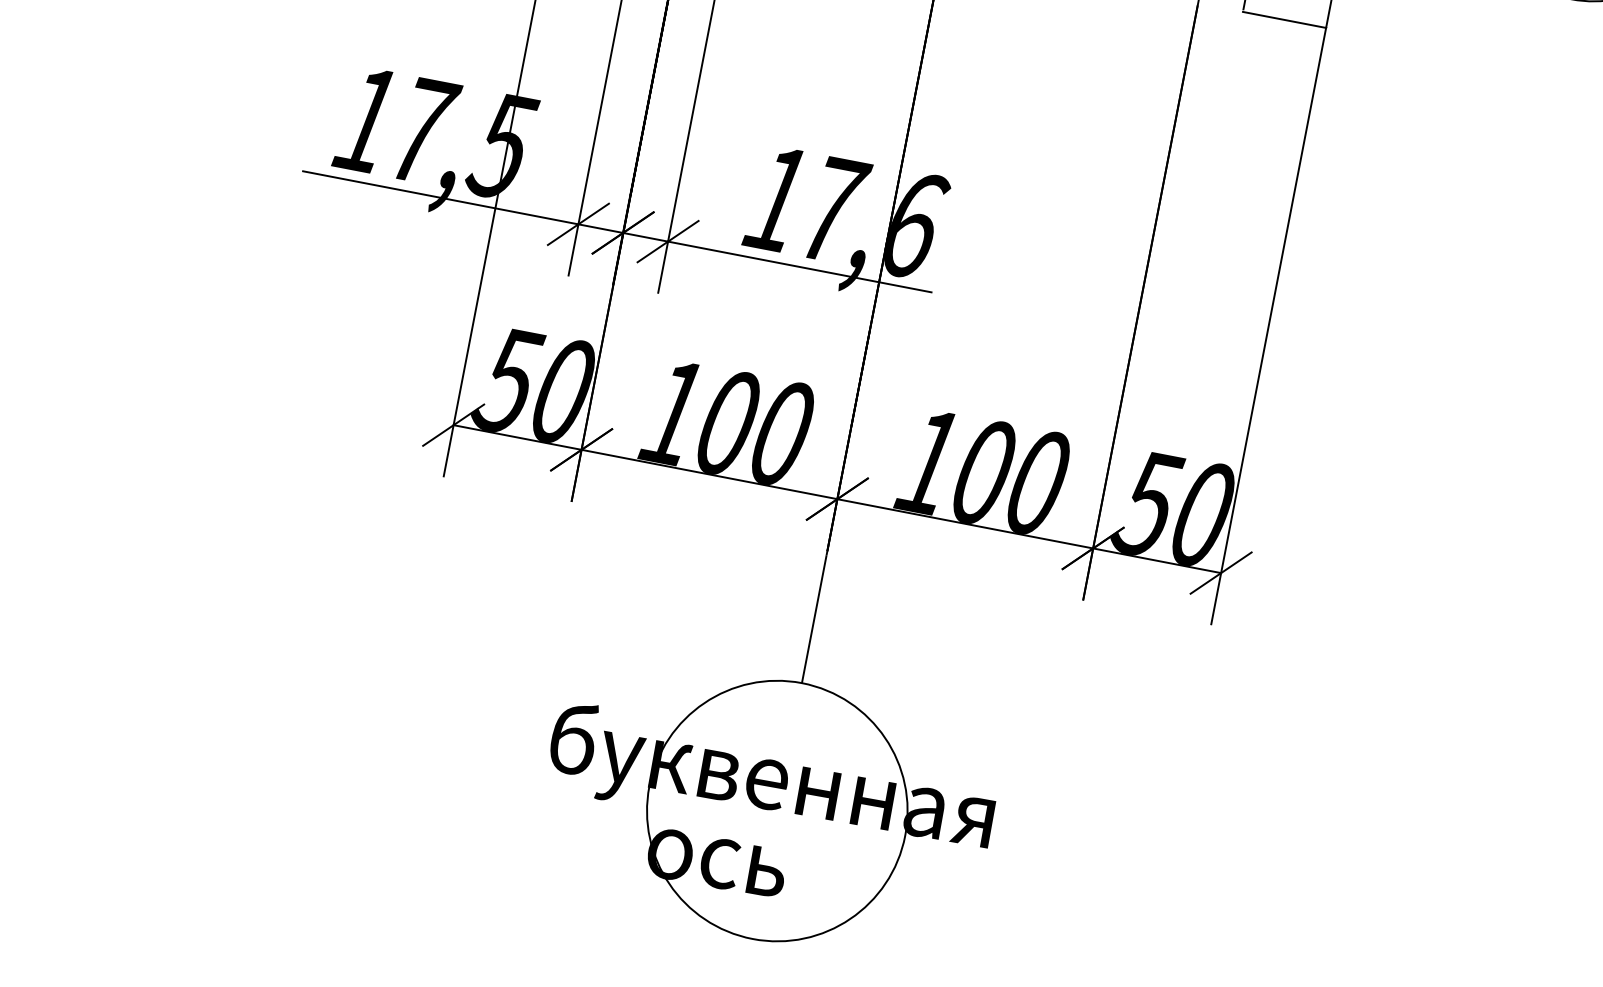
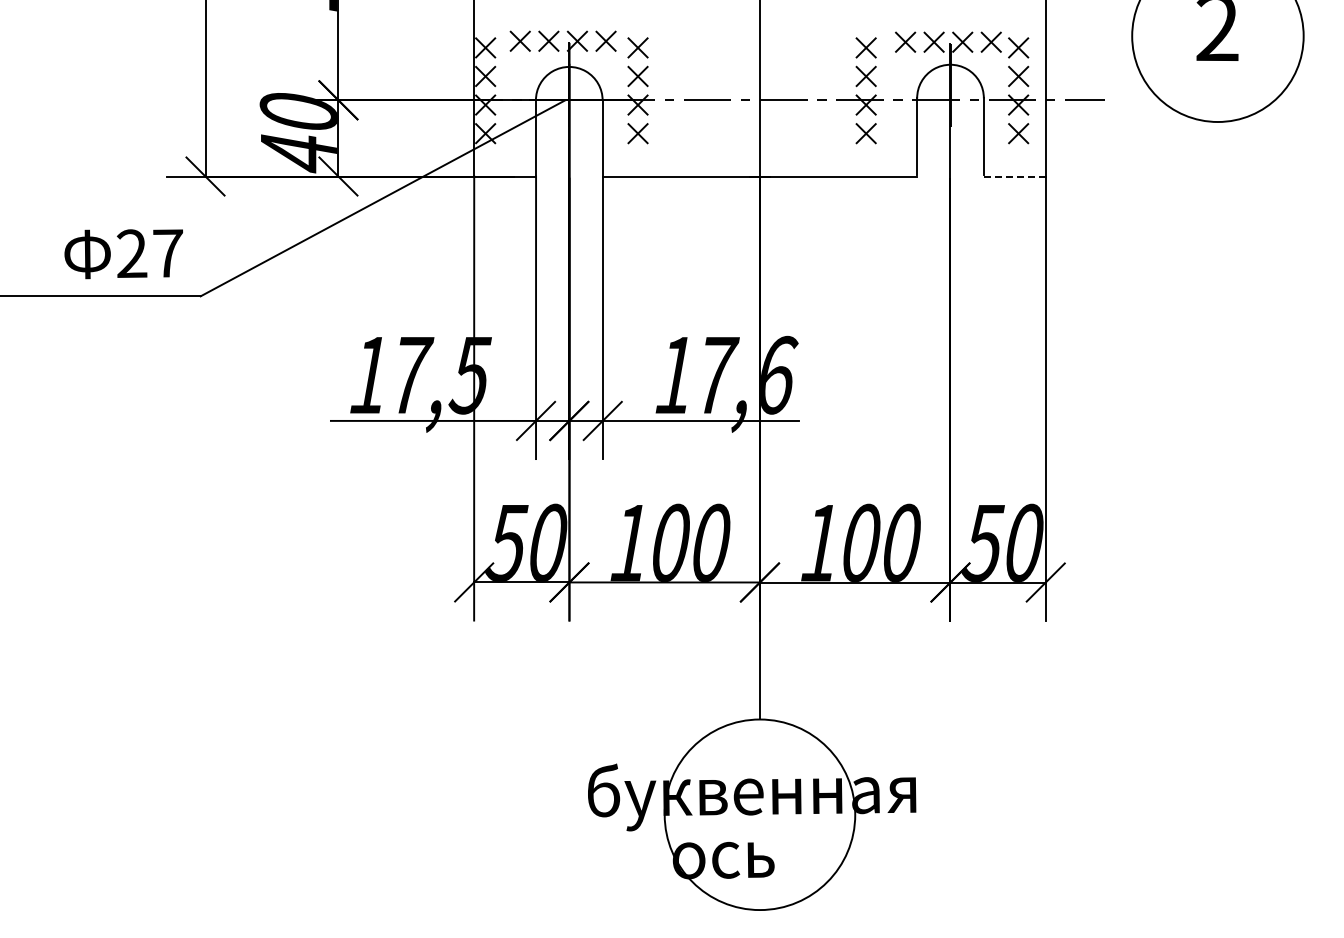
line: (1284, 19) -> (1014, 176), solid -> dashed

